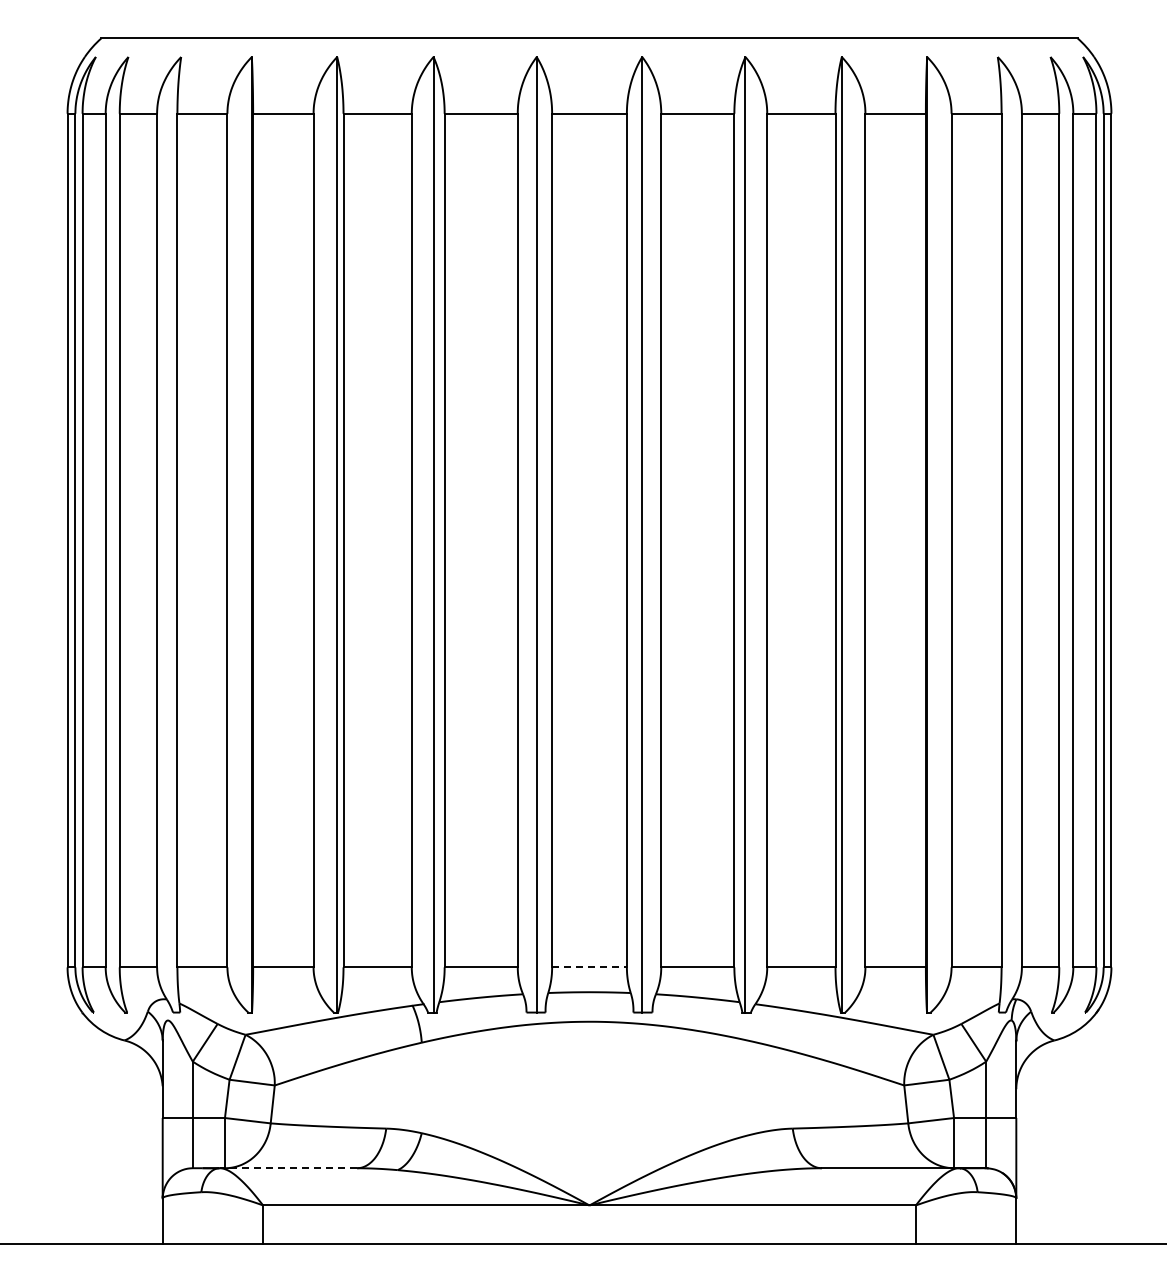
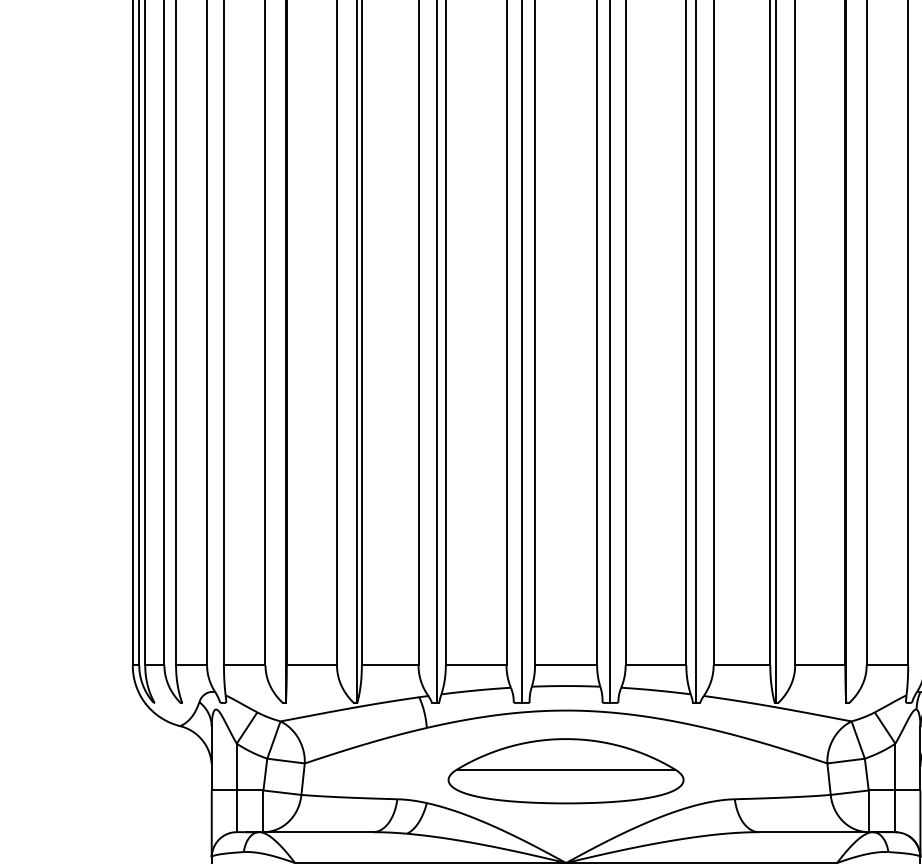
line: (590, 967) -> (566, 665), dashed -> solid
part: (589, 1094) -> (566, 770), added
line: (288, 1168) -> (316, 832), dashed -> solid

